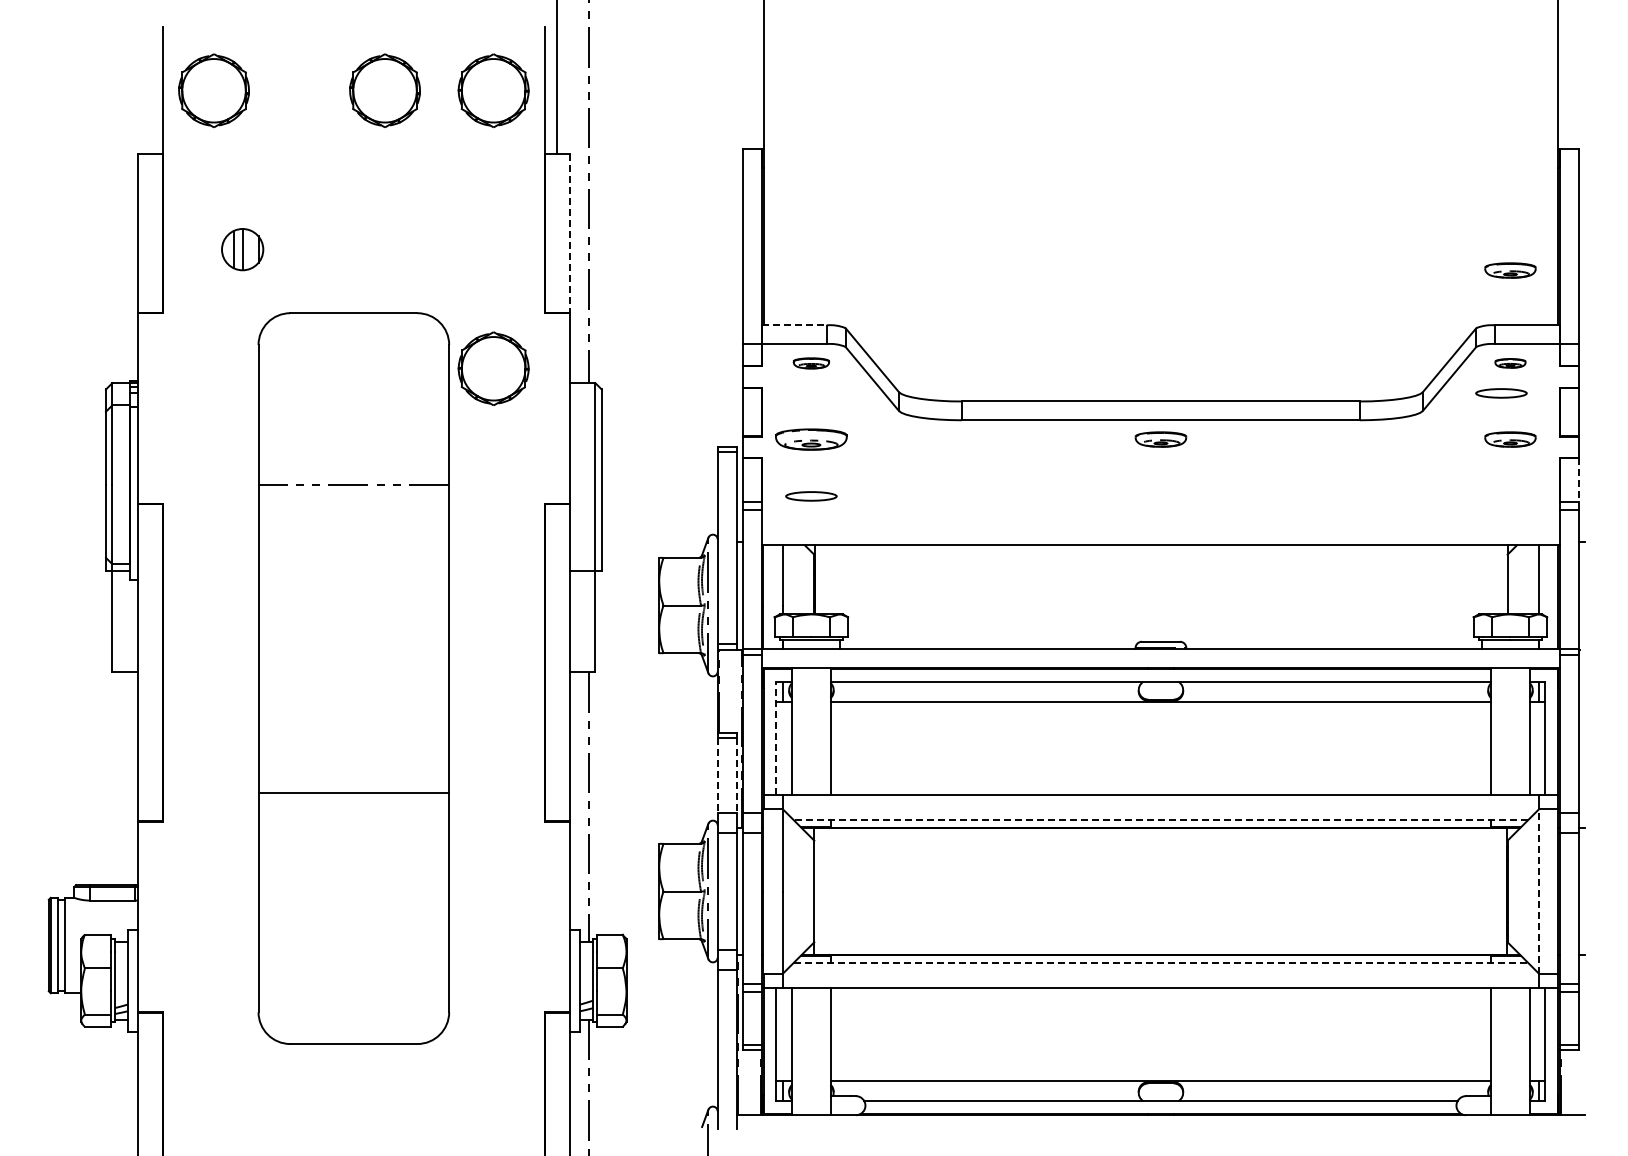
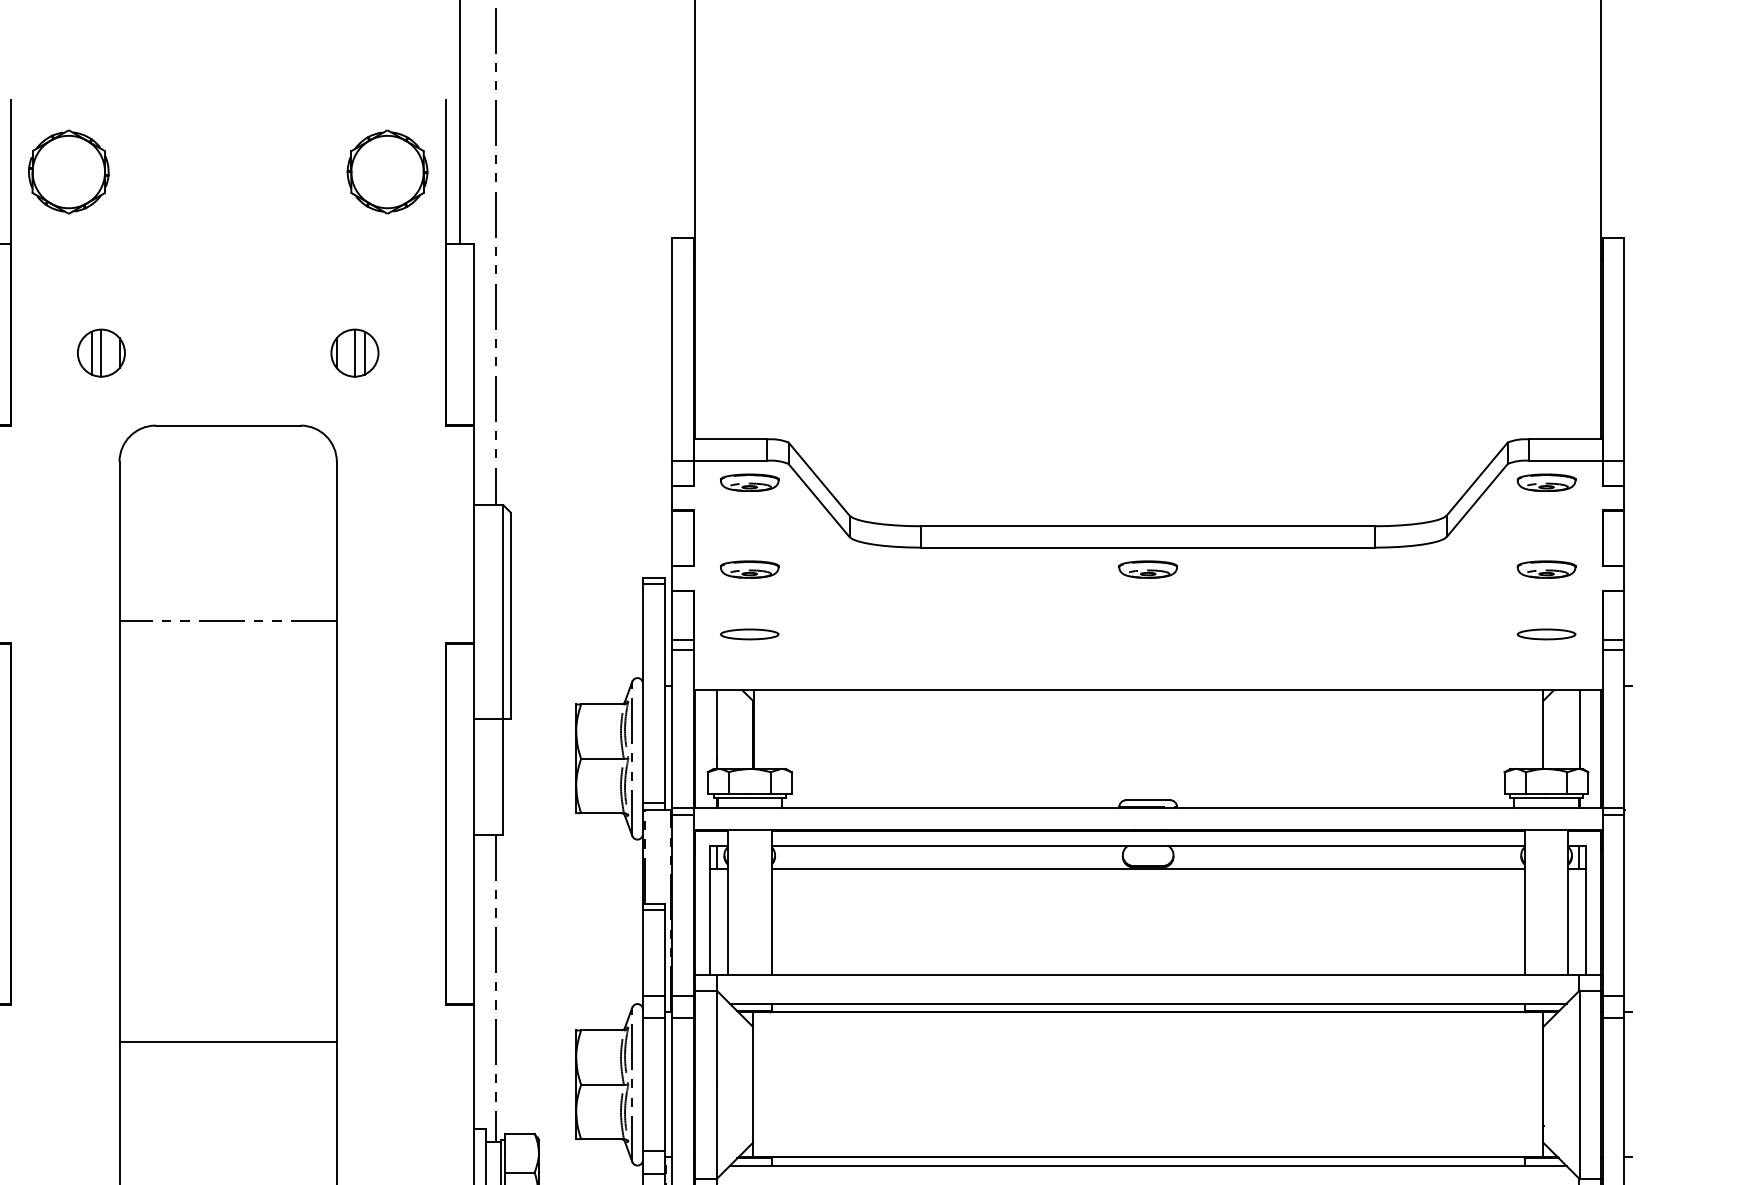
part: (384, 90) -> (263, 171), removed
line: (569, 233) -> (473, 334), dashed -> solid
part: (464, 249) -> (354, 352), added
part: (1510, 270) -> (1546, 376), removed
line: (794, 325) -> (730, 439), dashed -> solid
part: (811, 363) -> (749, 482), size x1.43
part: (1510, 363) -> (1546, 482), size x1.67
part: (493, 368) -> (387, 488), removed
part: (1501, 393) -> (1546, 634), moved
part: (811, 439) -> (749, 569), size x0.71
line: (1578, 480) -> (1624, 616), dashed -> solid
line: (776, 738) -> (709, 910), dashed -> solid
line: (717, 775) -> (642, 952), dashed -> solid
line: (736, 775) -> (664, 952), dashed -> solid
line: (353, 792) -> (227, 1041), moved
line: (1160, 820) -> (1147, 1003), dashed -> solid
line: (1539, 891) -> (1579, 1084), dashed -> solid
line: (1160, 962) -> (1147, 1165), dashed -> solid

